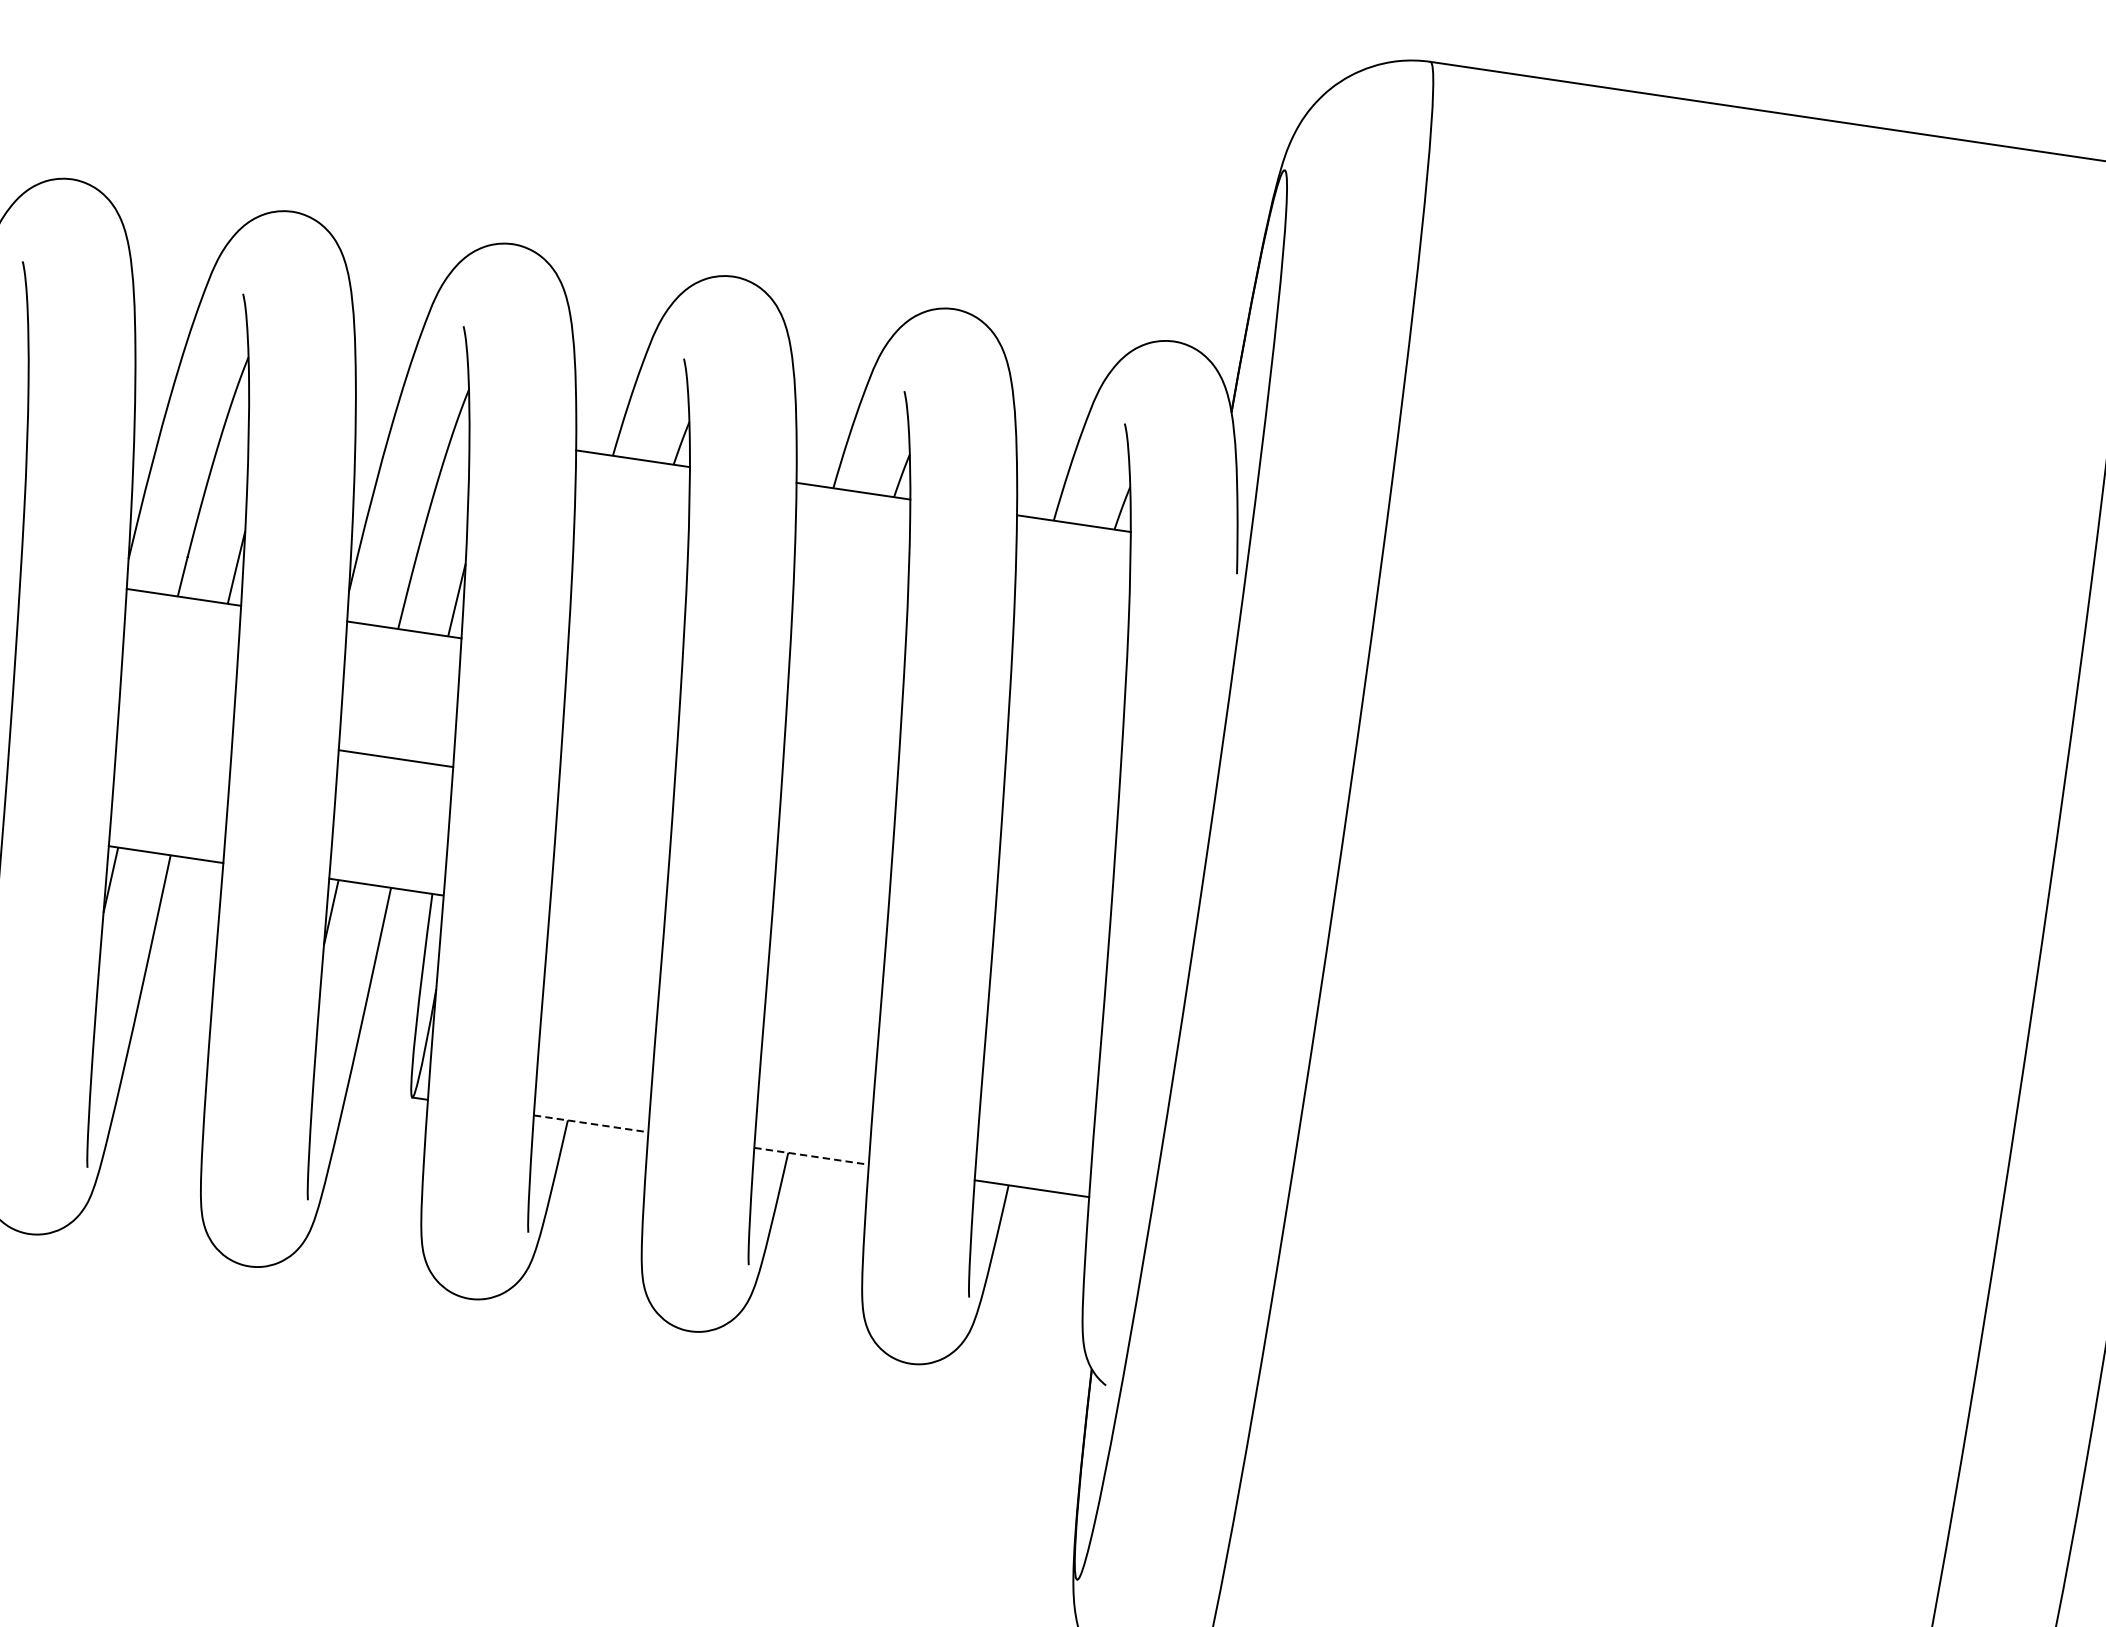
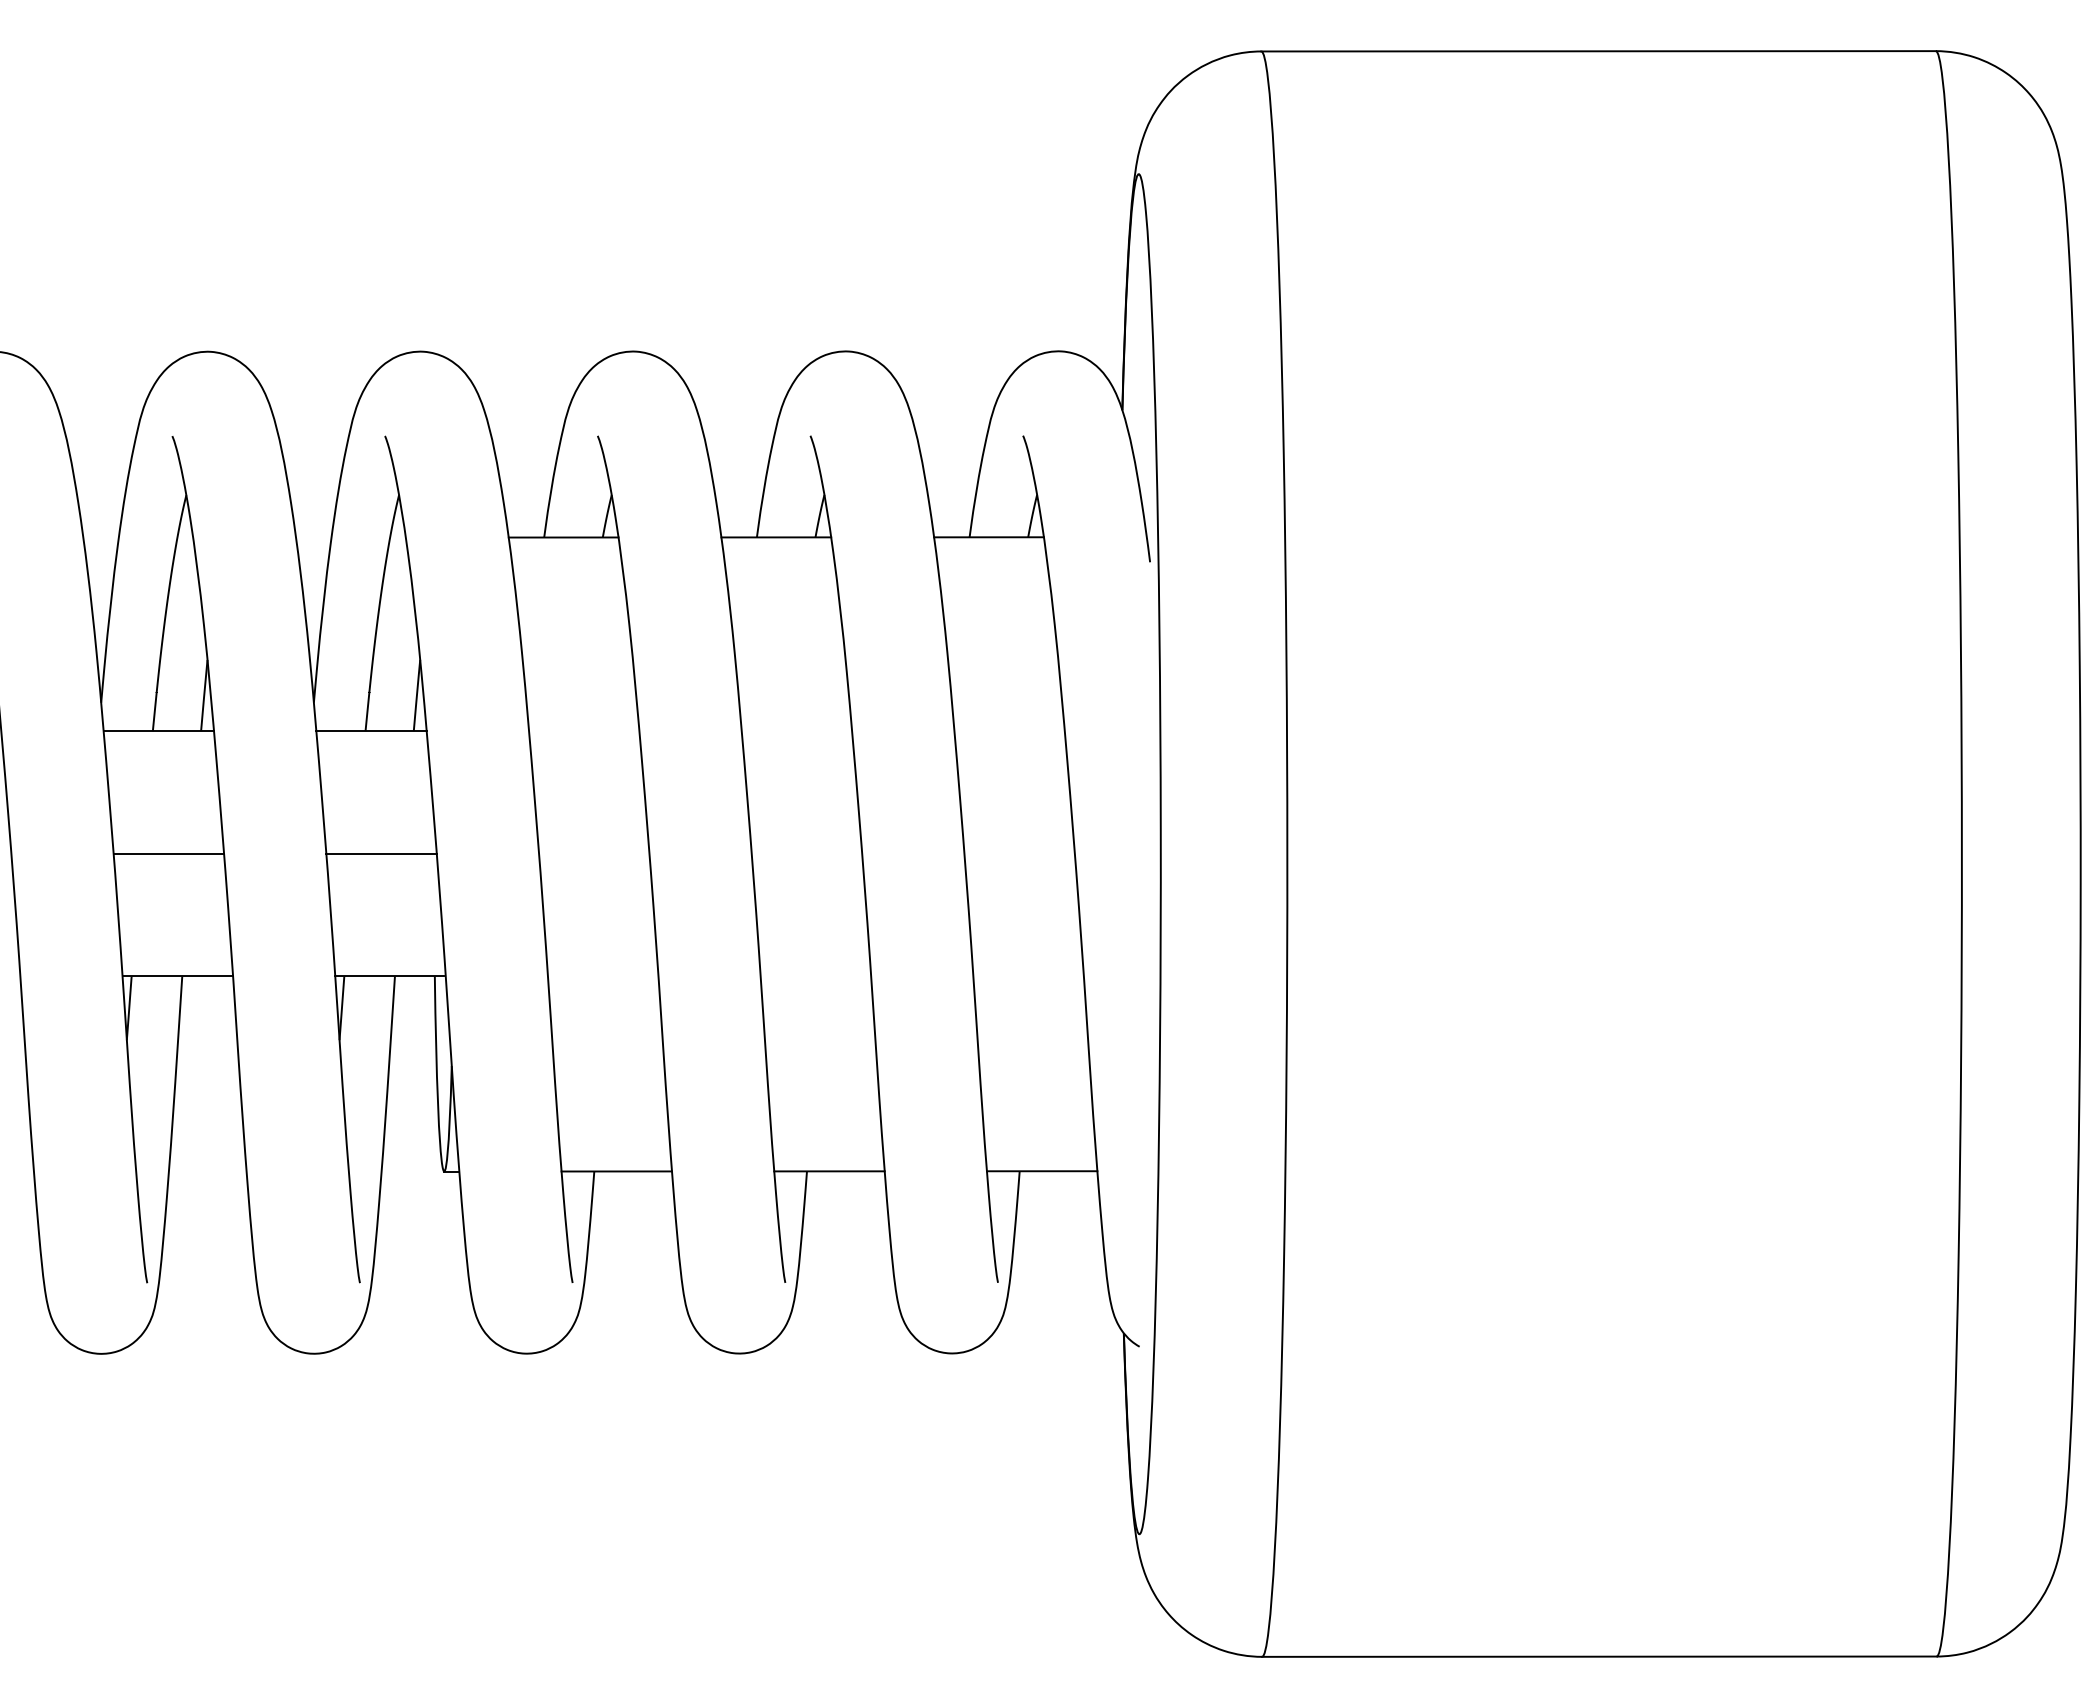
line: (175, 725) -> (168, 853), added
line: (591, 1123) -> (617, 1171), dashed -> solid
line: (811, 1156) -> (829, 1171), dashed -> solid

